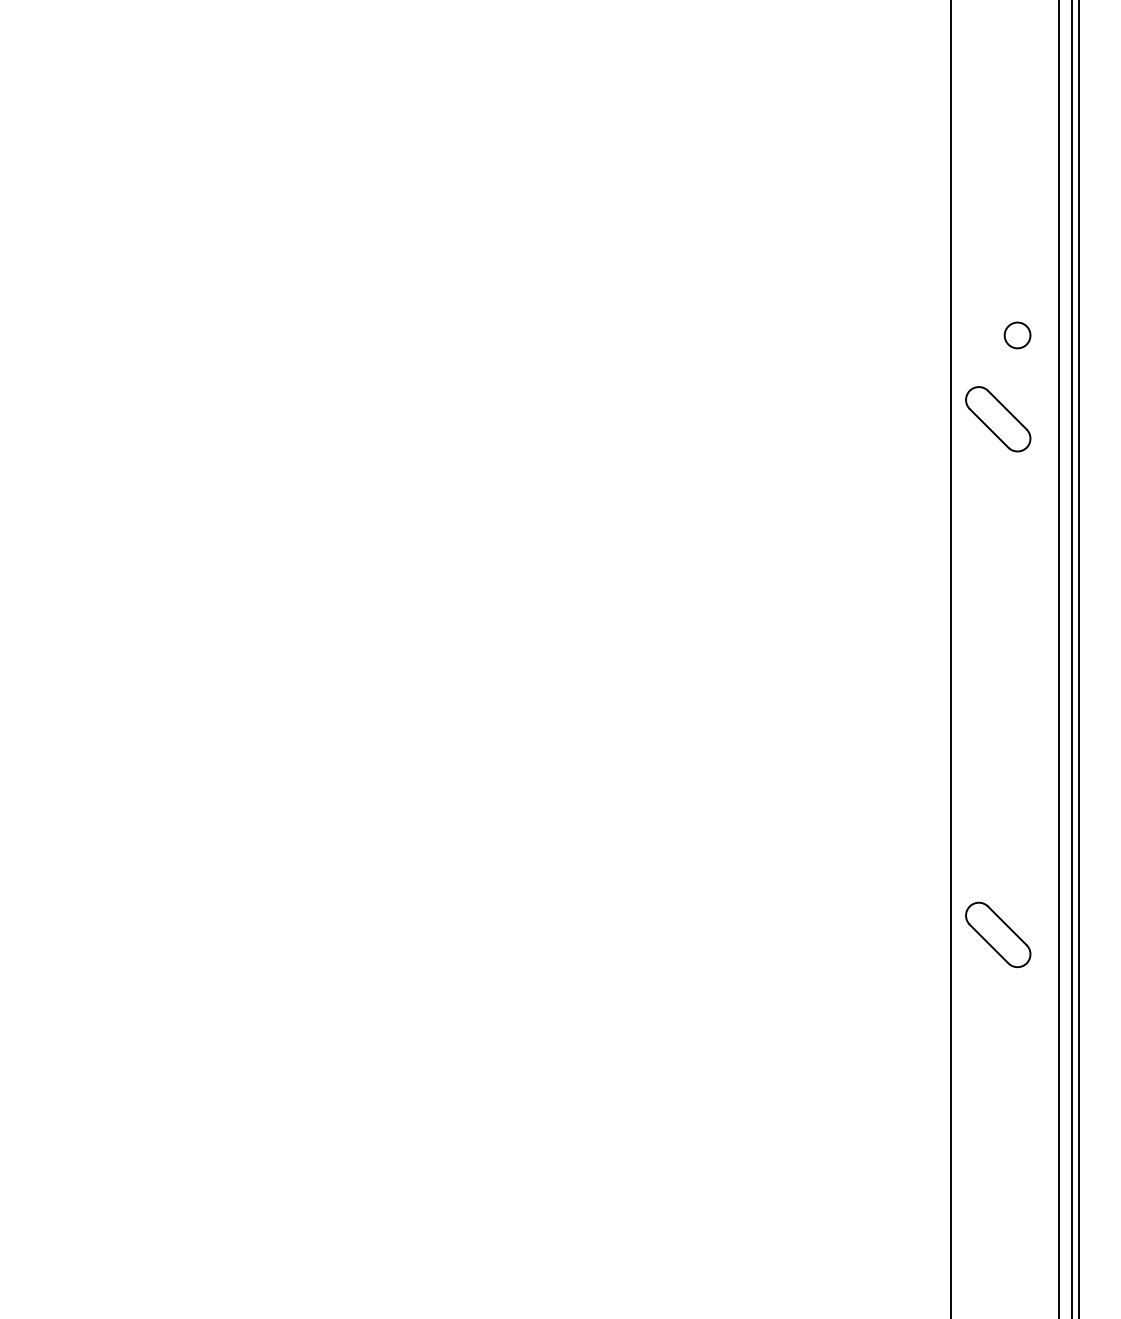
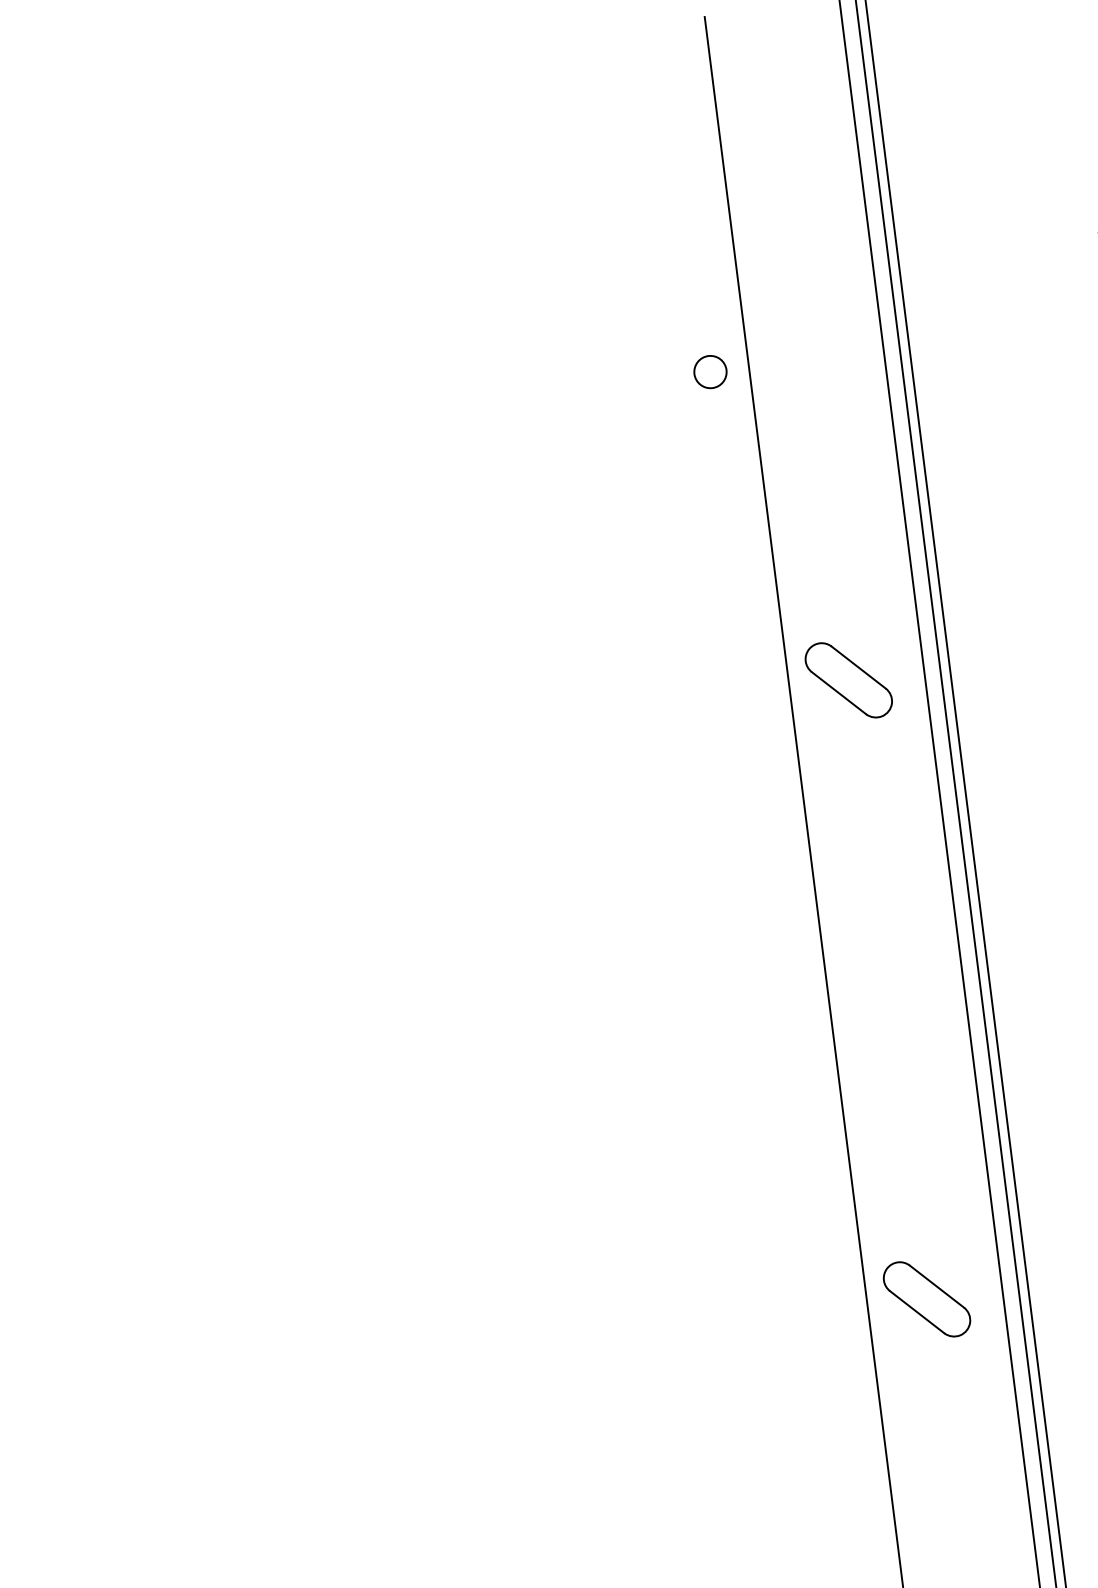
circle: (1017, 335) -> (710, 372), moved
part: (998, 419) -> (849, 680), moved
part: (998, 934) -> (927, 1298), moved

